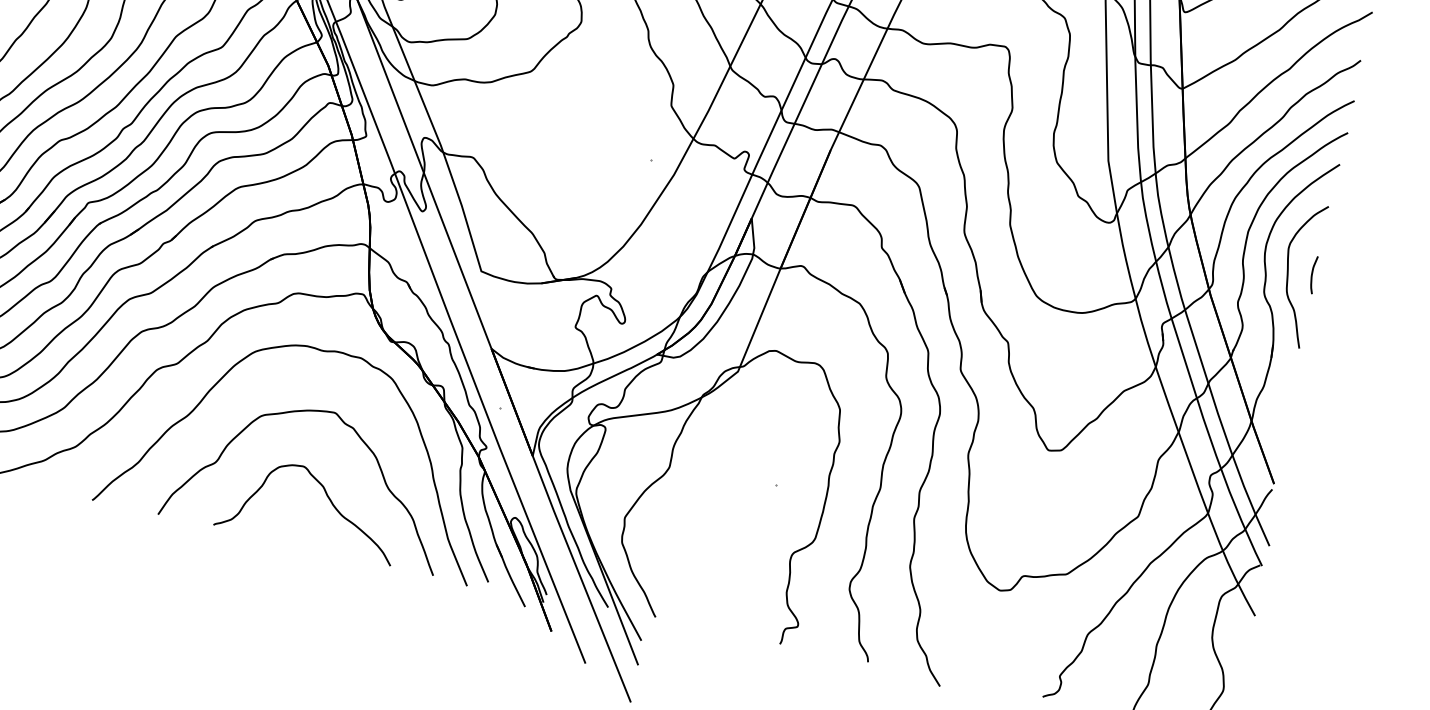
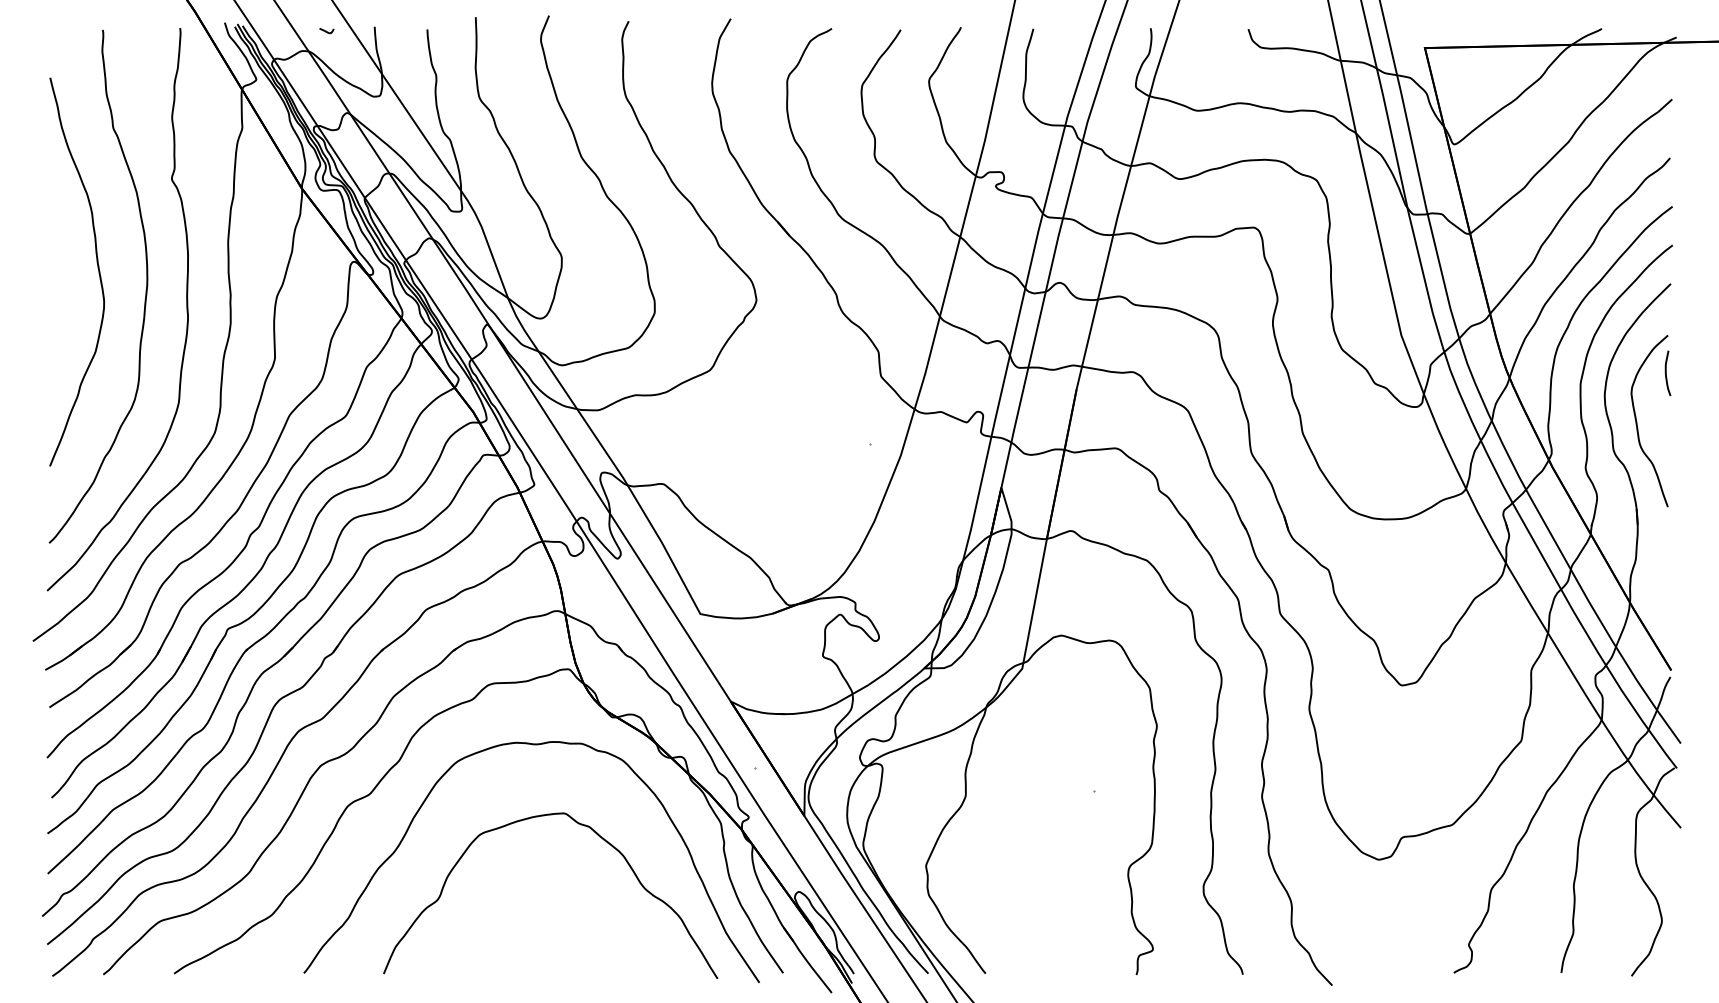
curve: (1312, 274) -> (1666, 372), moved
curve: (327, 496) -> (575, 912), removed

